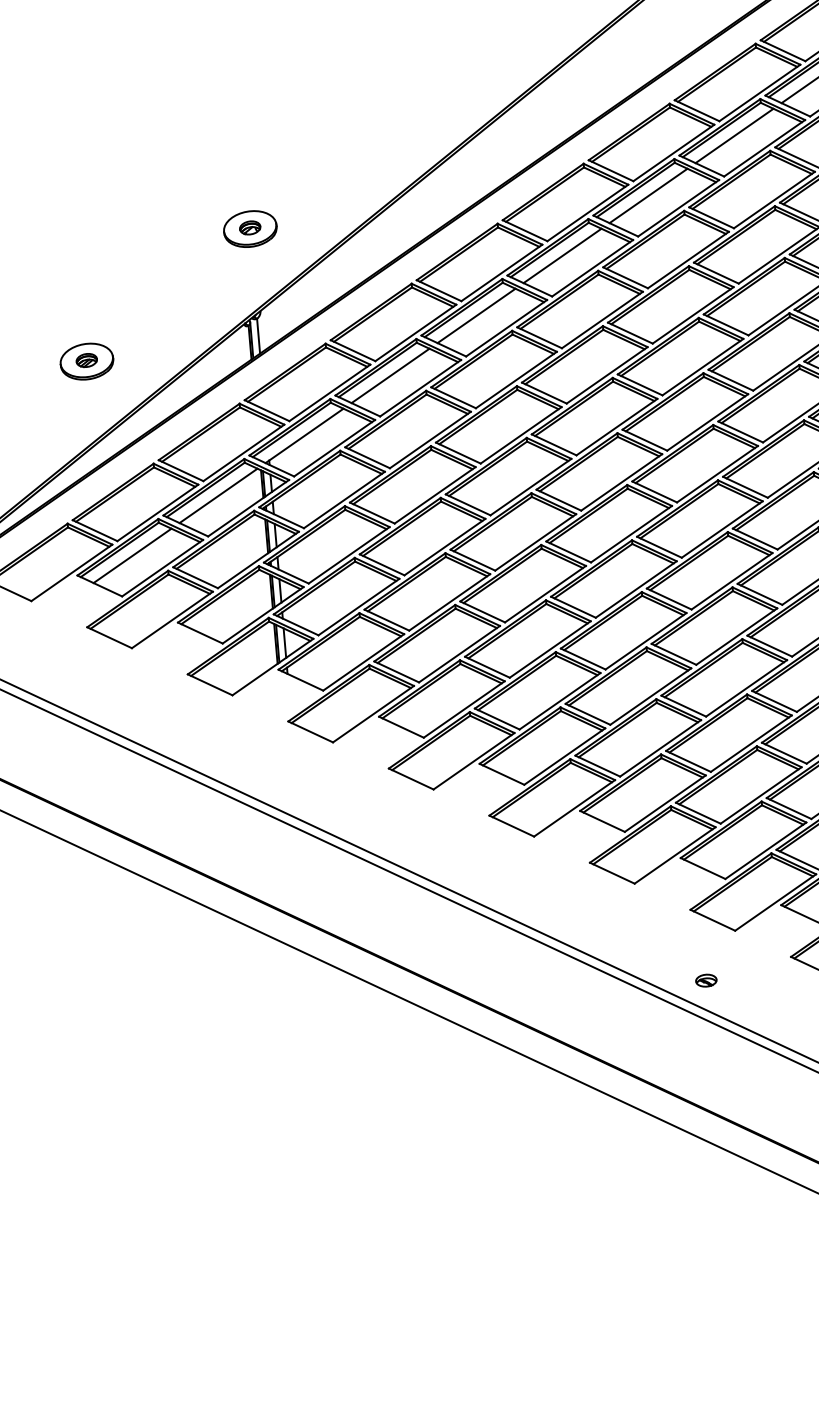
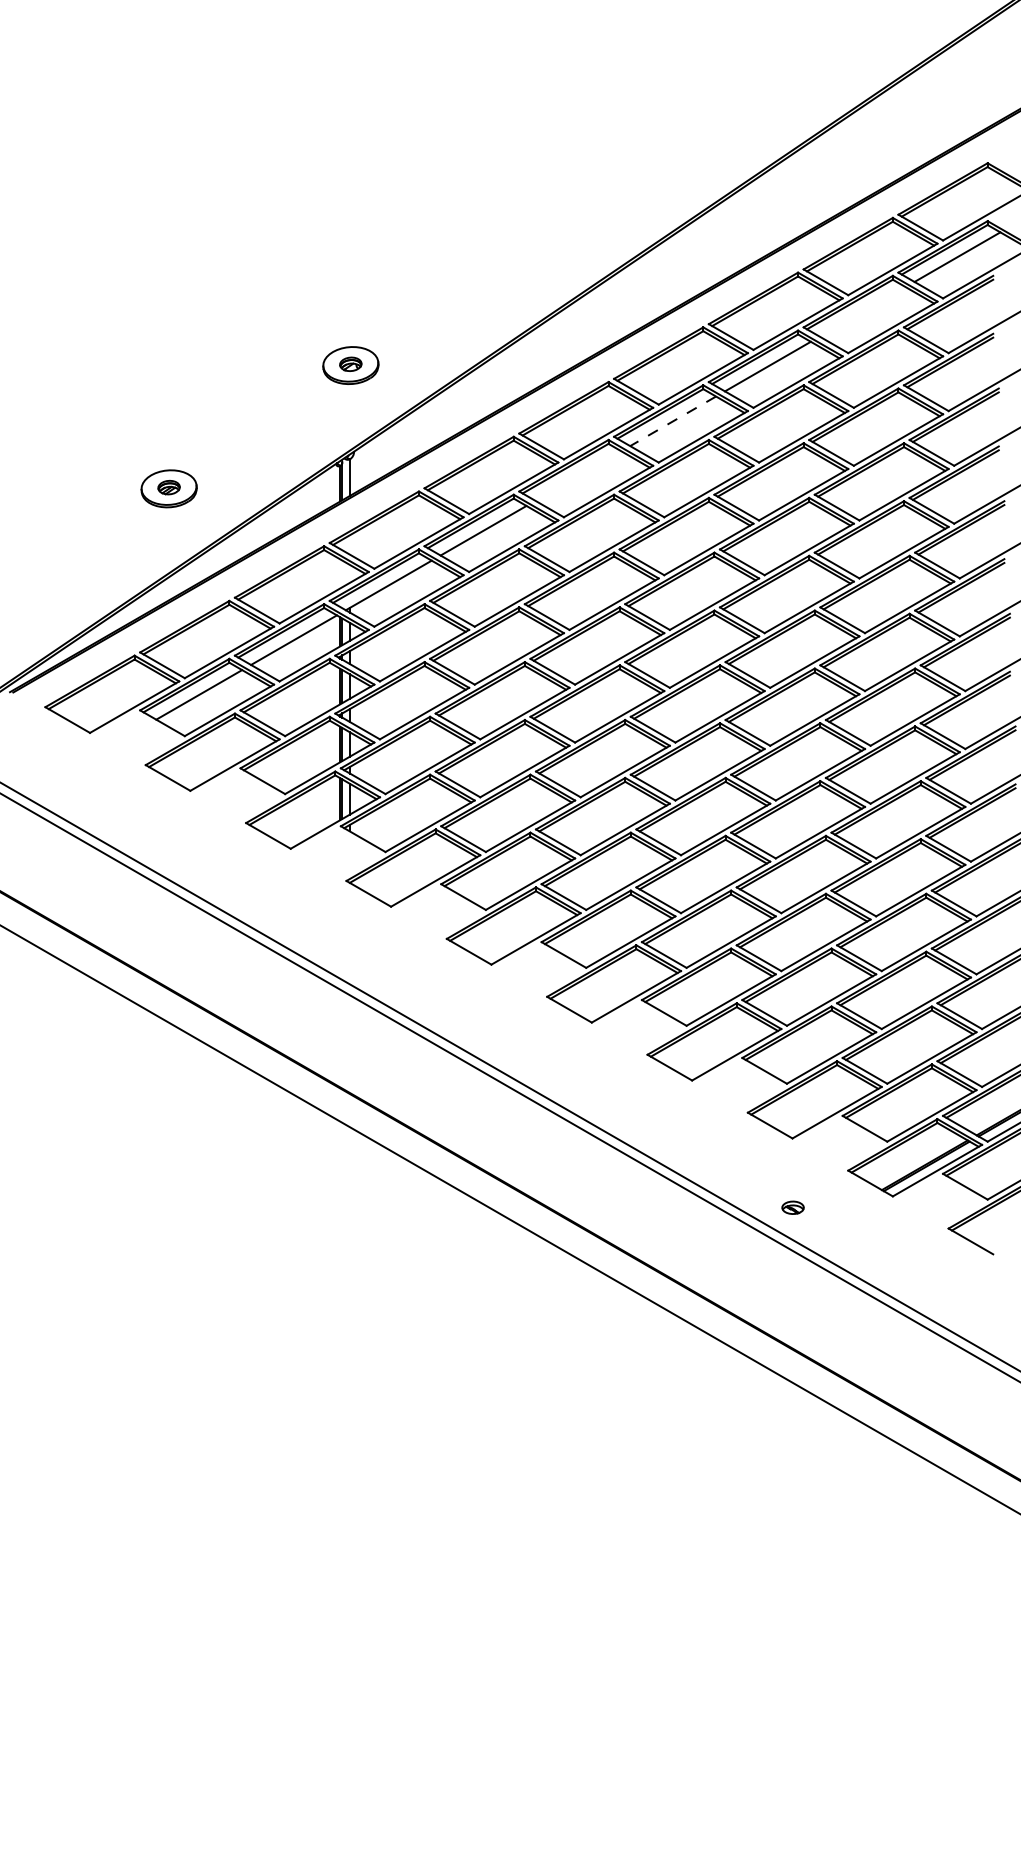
line: (734, 135) -> (862, 311), removed
line: (562, 256) -> (673, 421), solid -> dashed
line: (476, 315) -> (578, 475), removed
part: (705, 980) -> (792, 1207), moved

